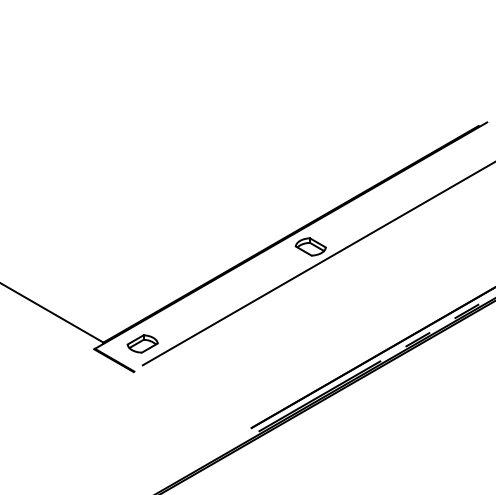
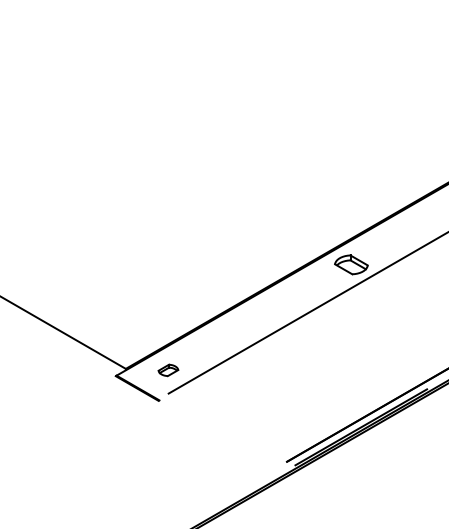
part: (142, 343) -> (168, 369), size x0.6

